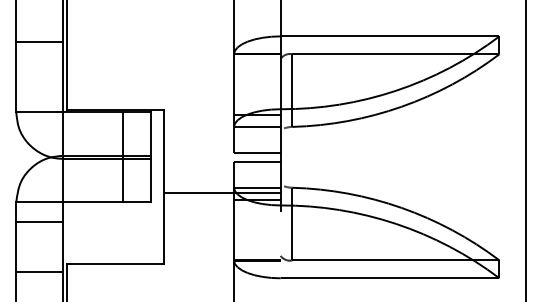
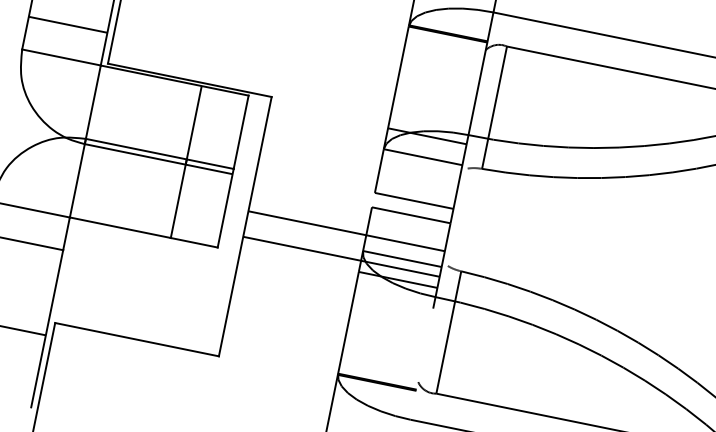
line: (39, 92) -> (68, 24), added
line: (222, 178) -> (346, 231), added

